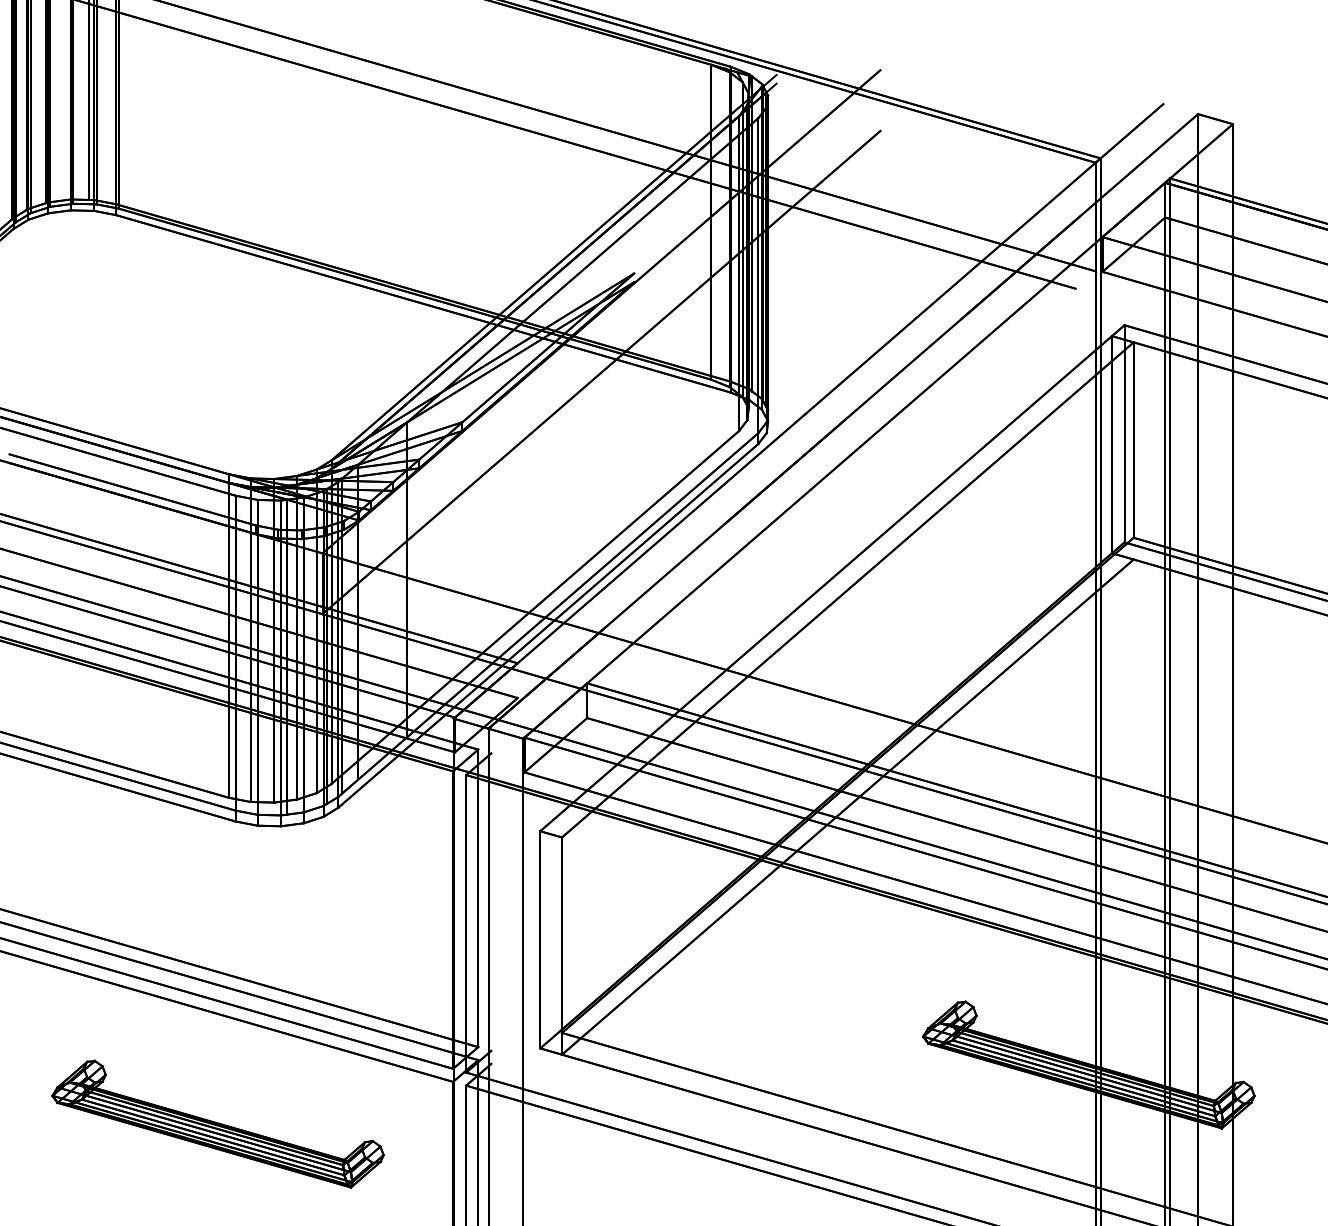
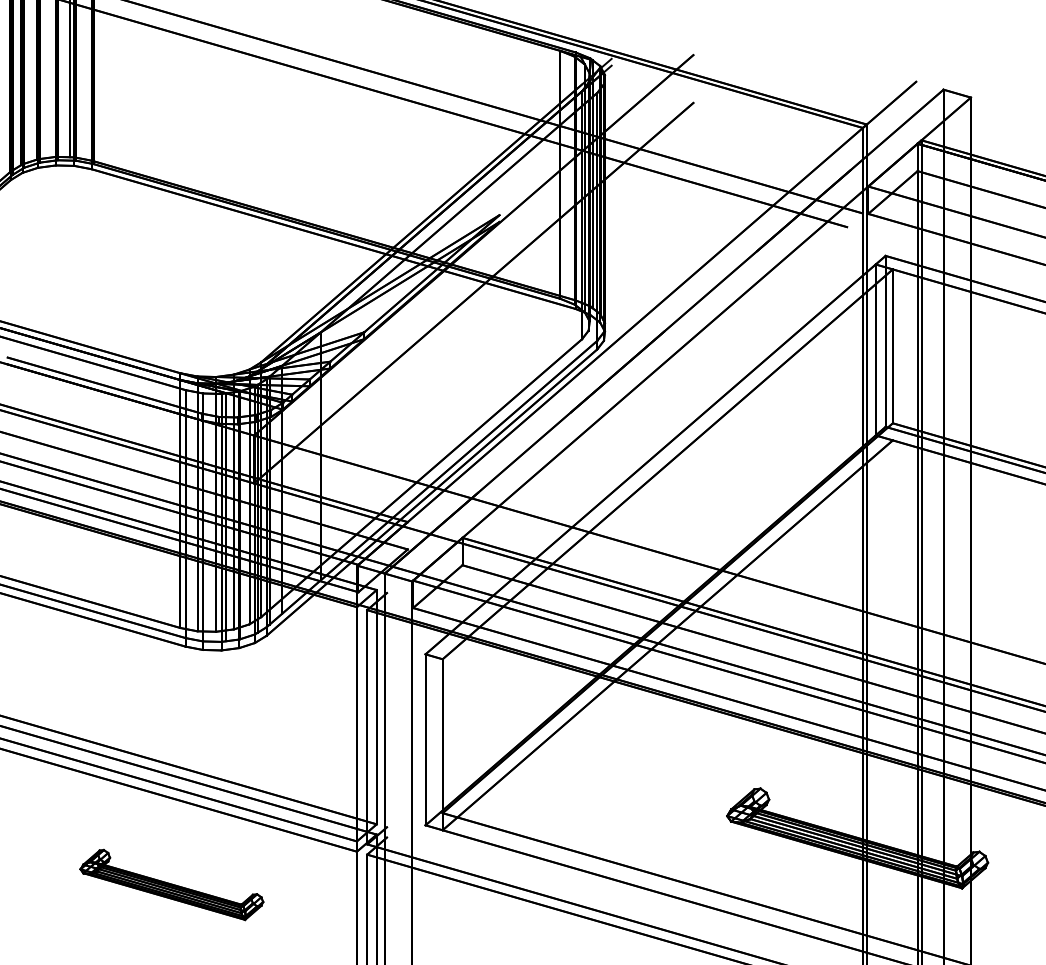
part: (217, 1123) -> (171, 884), size x0.7

